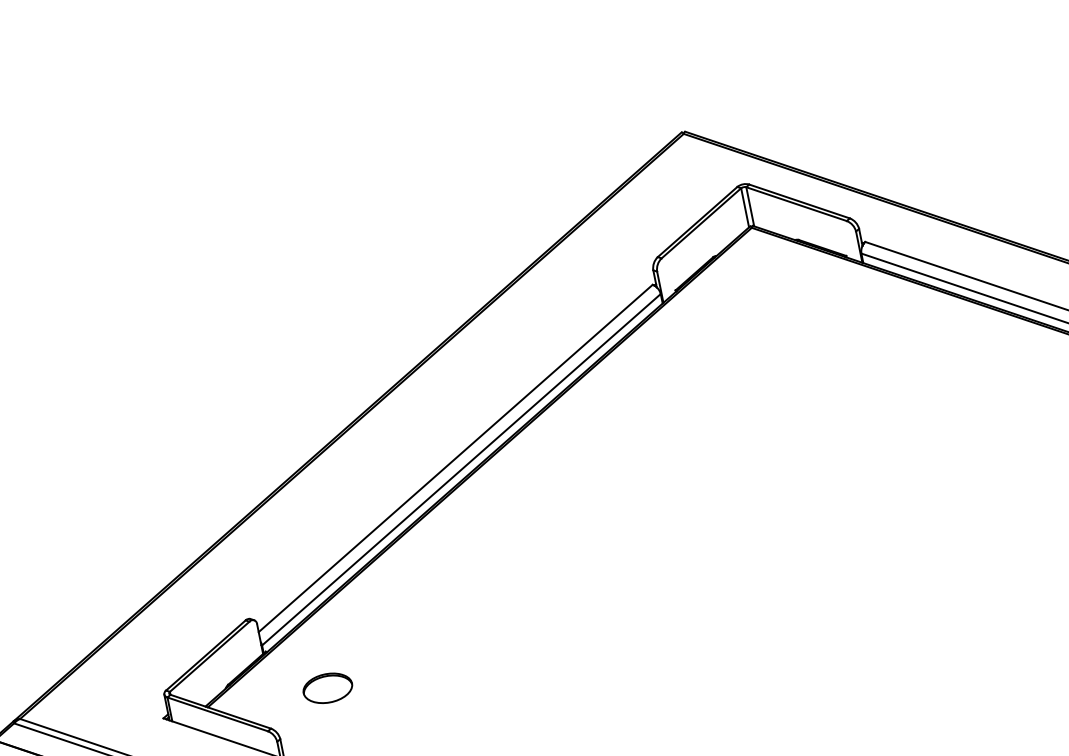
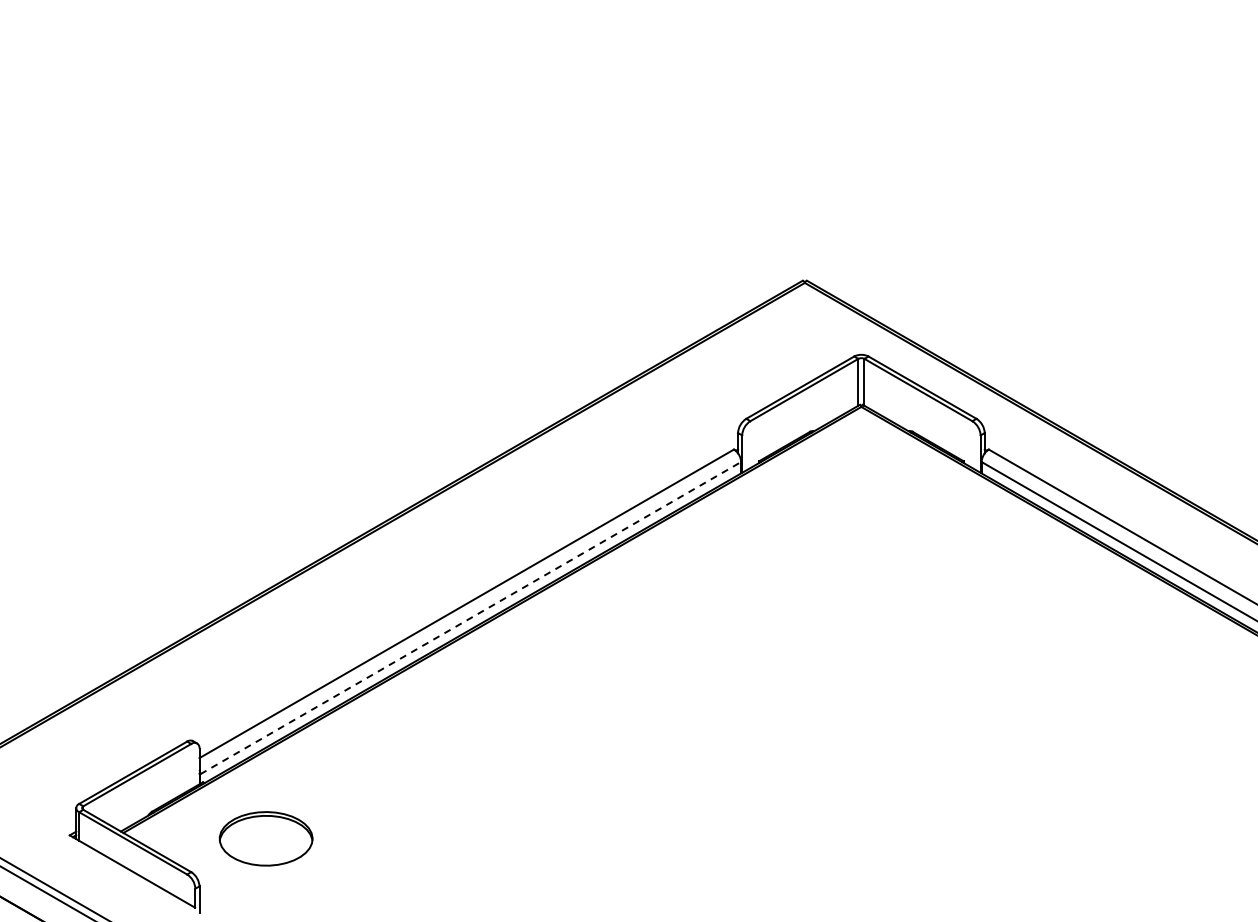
line: (461, 469) -> (471, 617), solid -> dashed
part: (327, 688) -> (265, 838), size x1.6

